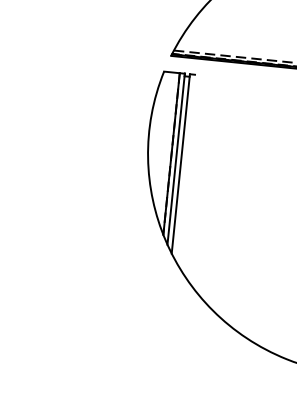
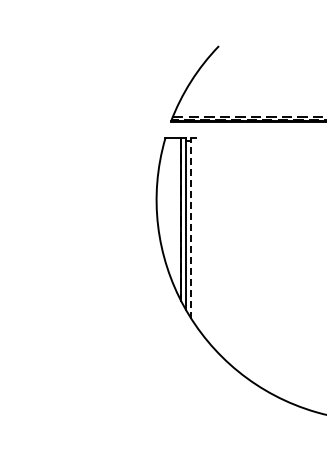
line: (181, 163) -> (191, 228), solid -> dashed

